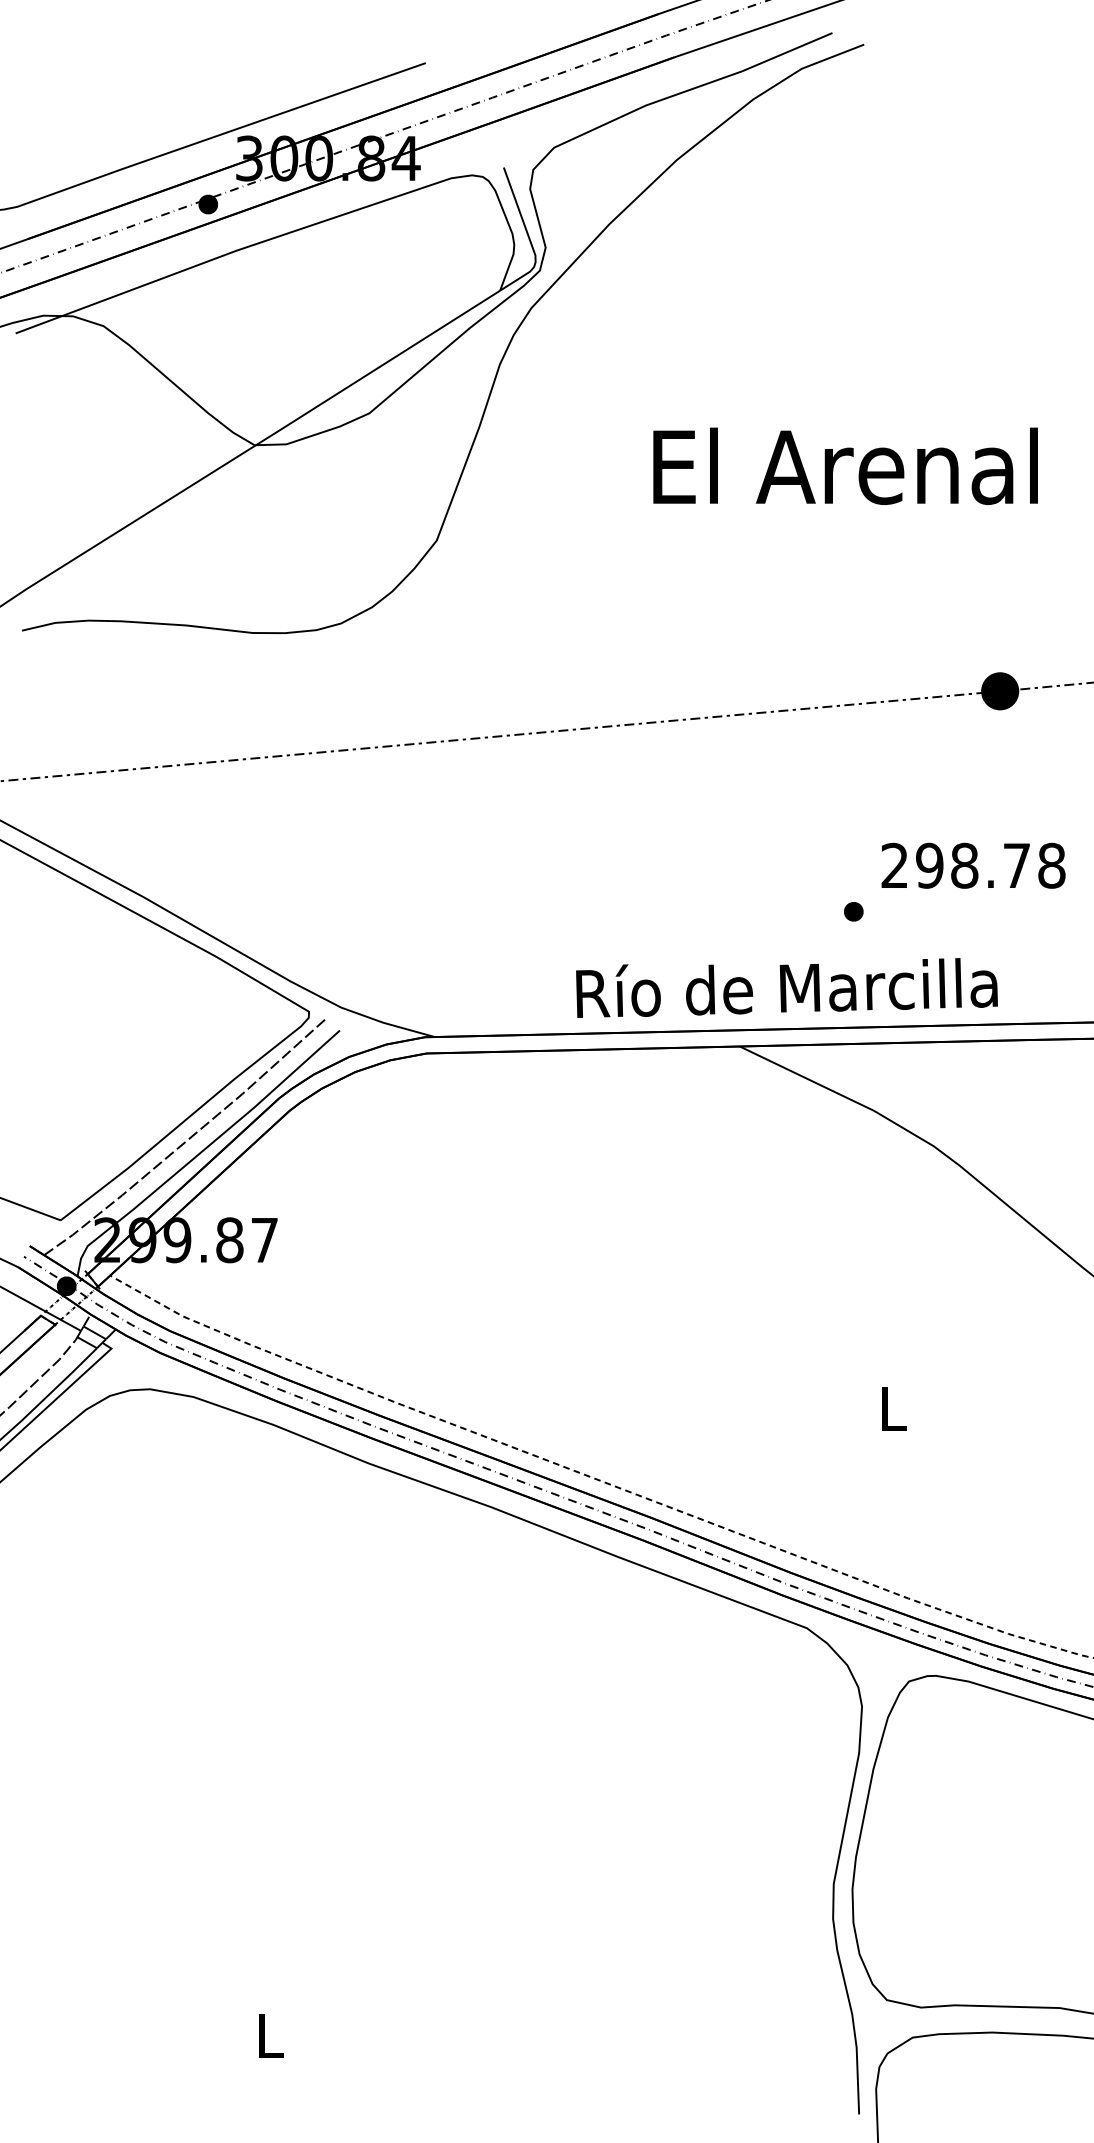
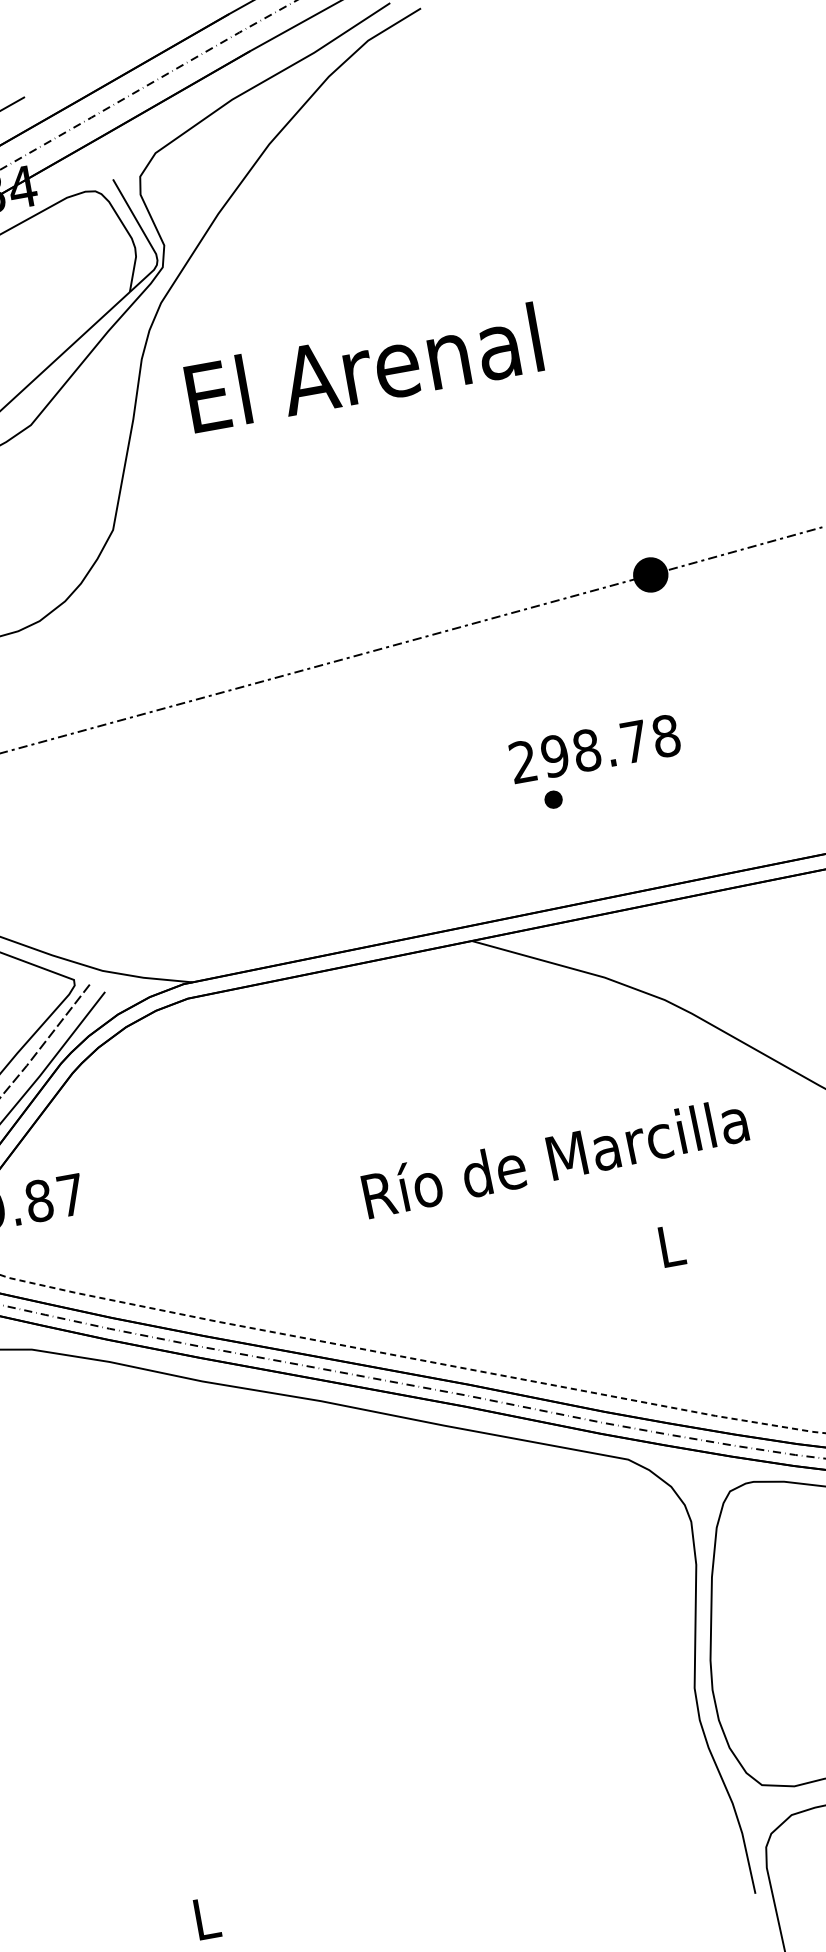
text: (845, 465) -> (363, 367), moved
text: (973, 865) -> (594, 748), moved
text: (786, 987) -> (554, 1157), moved

